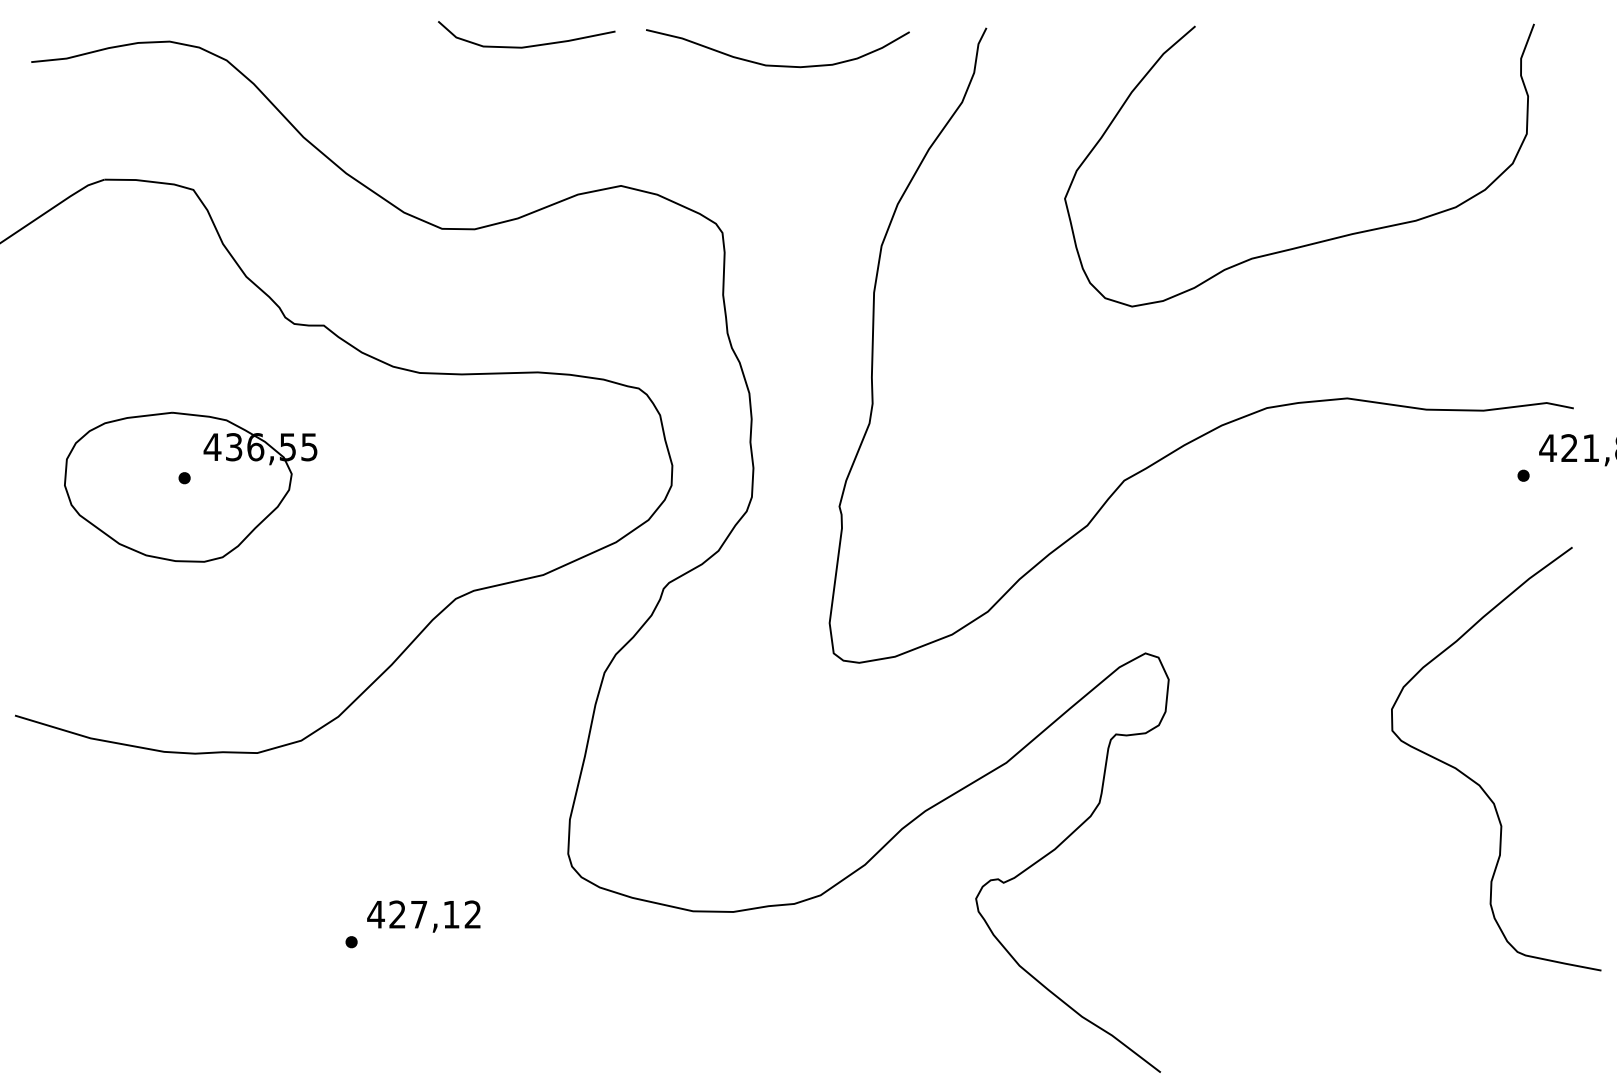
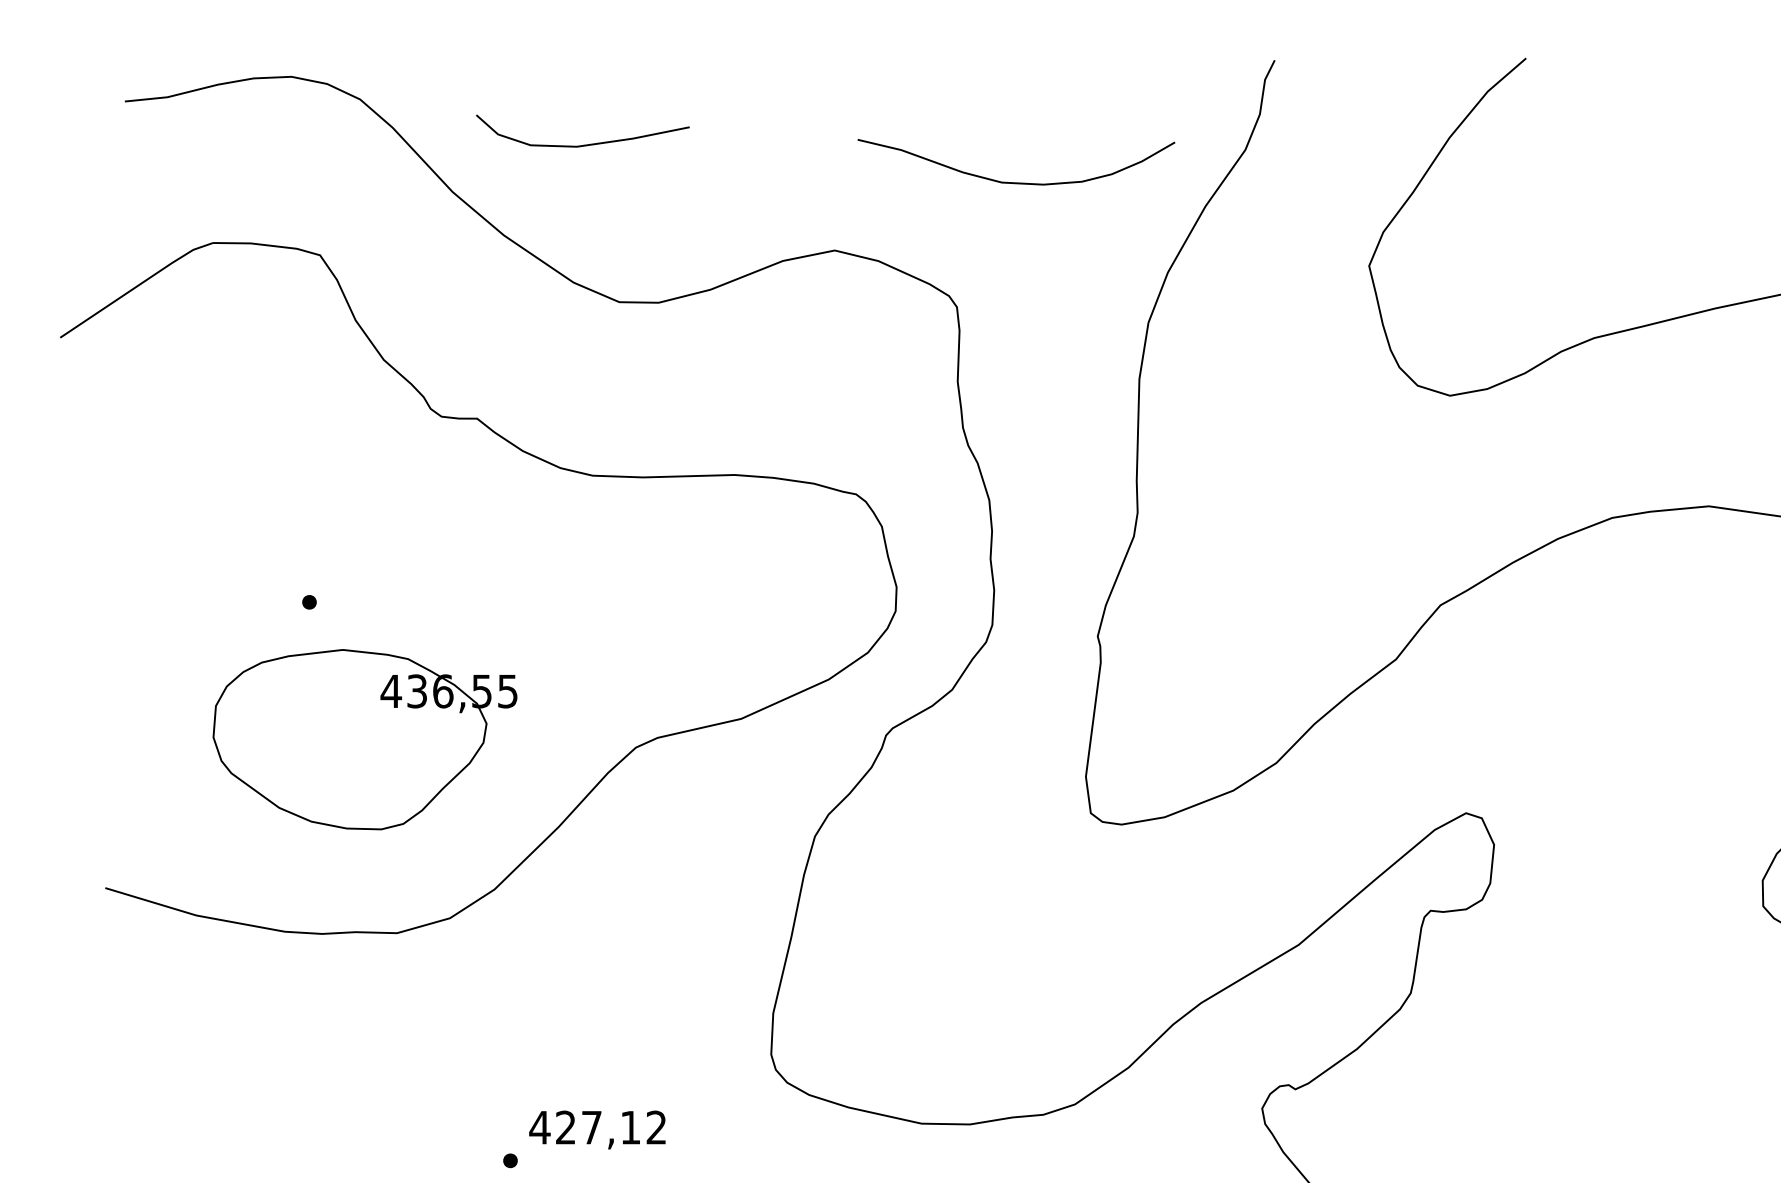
curve: (528, 45) -> (585, 144), moved
curve: (772, 64) -> (1009, 181), moved
part: (190, 486) -> (364, 738), moved

